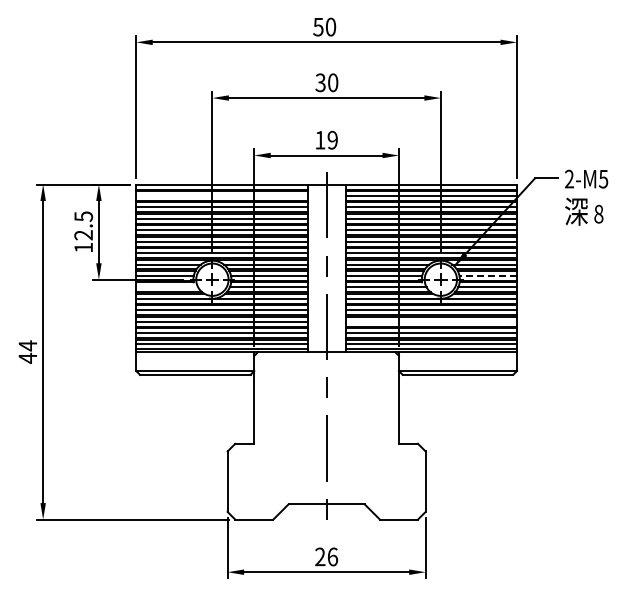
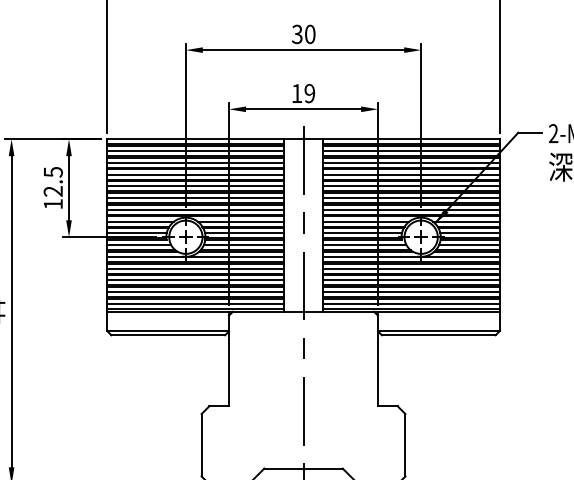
line: (221, 195) -> (195, 150), added
line: (488, 275) -> (470, 232), dashed -> solid
line: (167, 287) -> (139, 245), added
line: (430, 321) -> (410, 280), added

